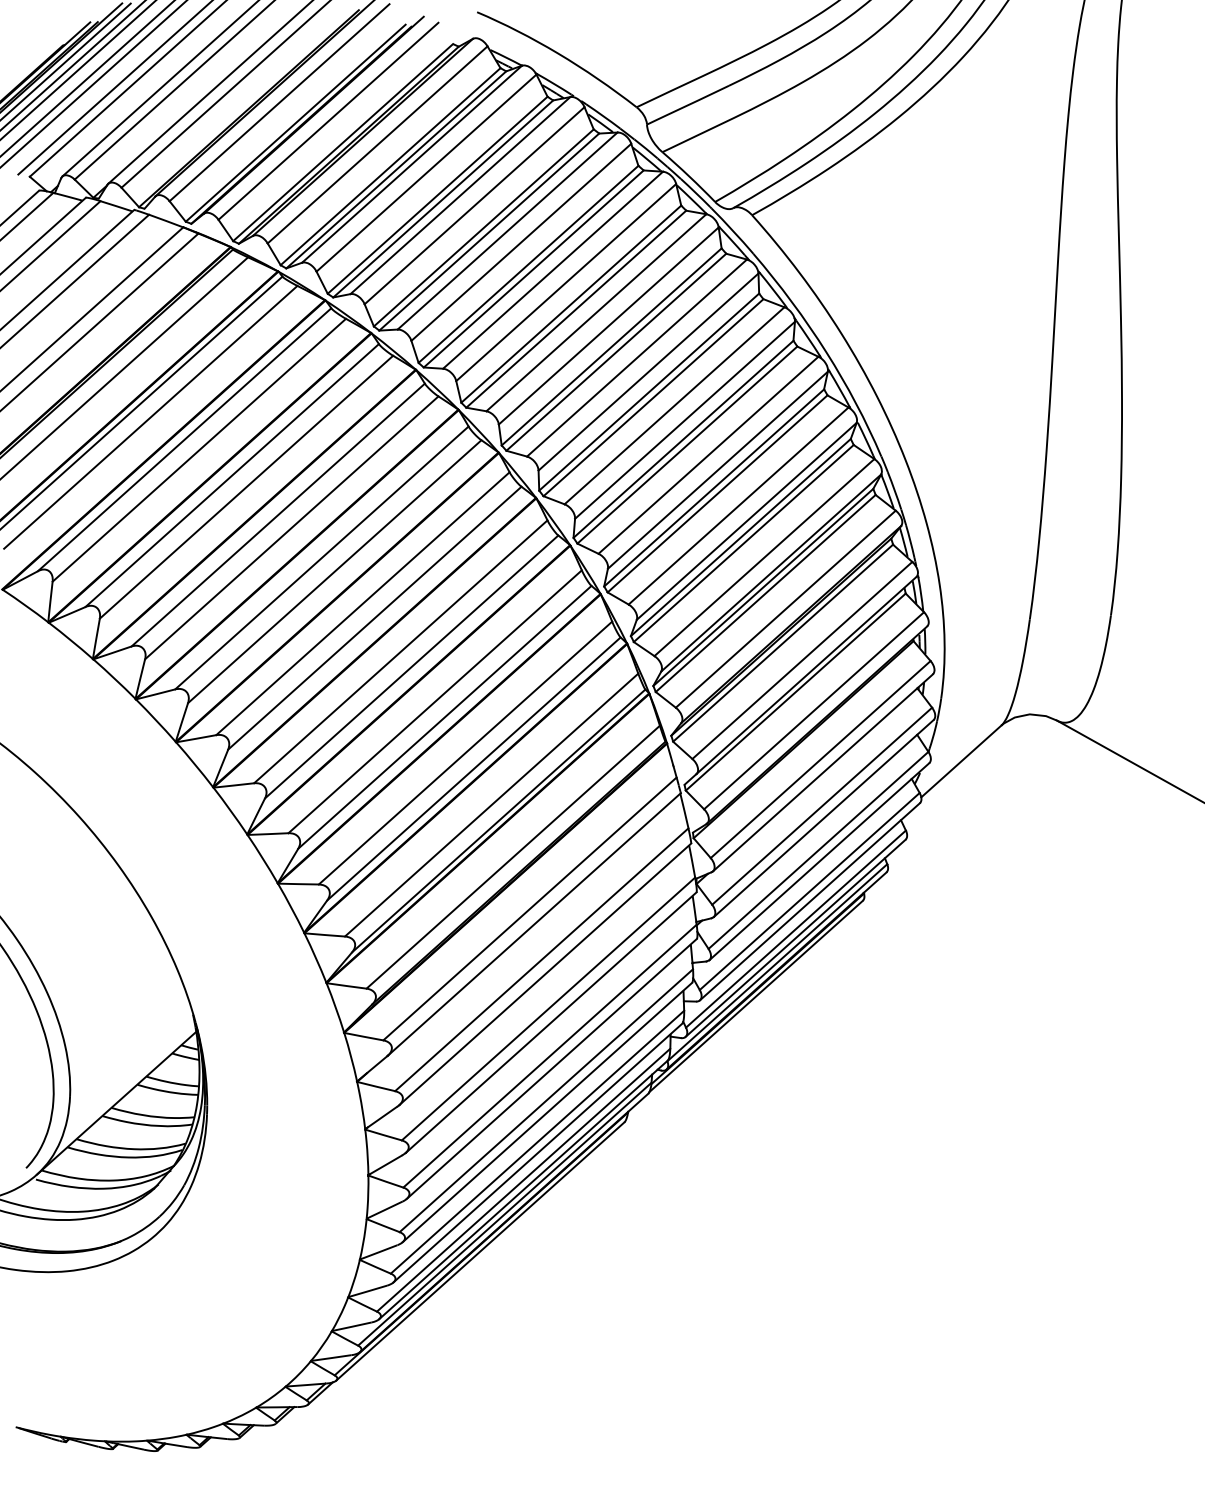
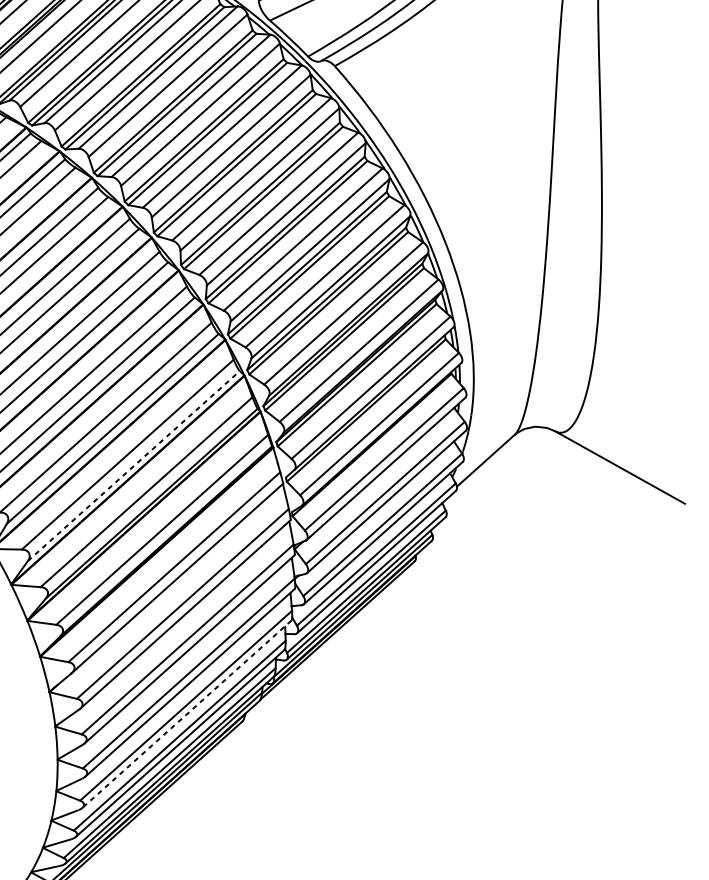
line: (473, 768) -> (133, 465), solid -> dashed
line: (547, 1112) -> (186, 714), solid -> dashed

